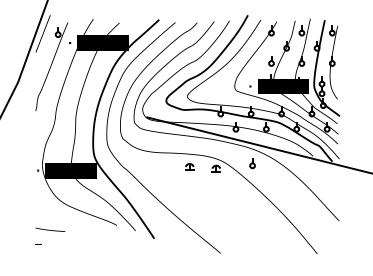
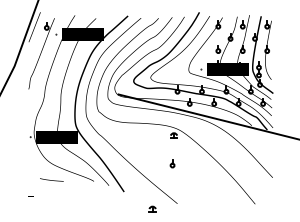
part: (252, 163) -> (172, 163), moved
part: (189, 166) -> (152, 208), moved
curve: (49, 229) -> (51, 179), moved

